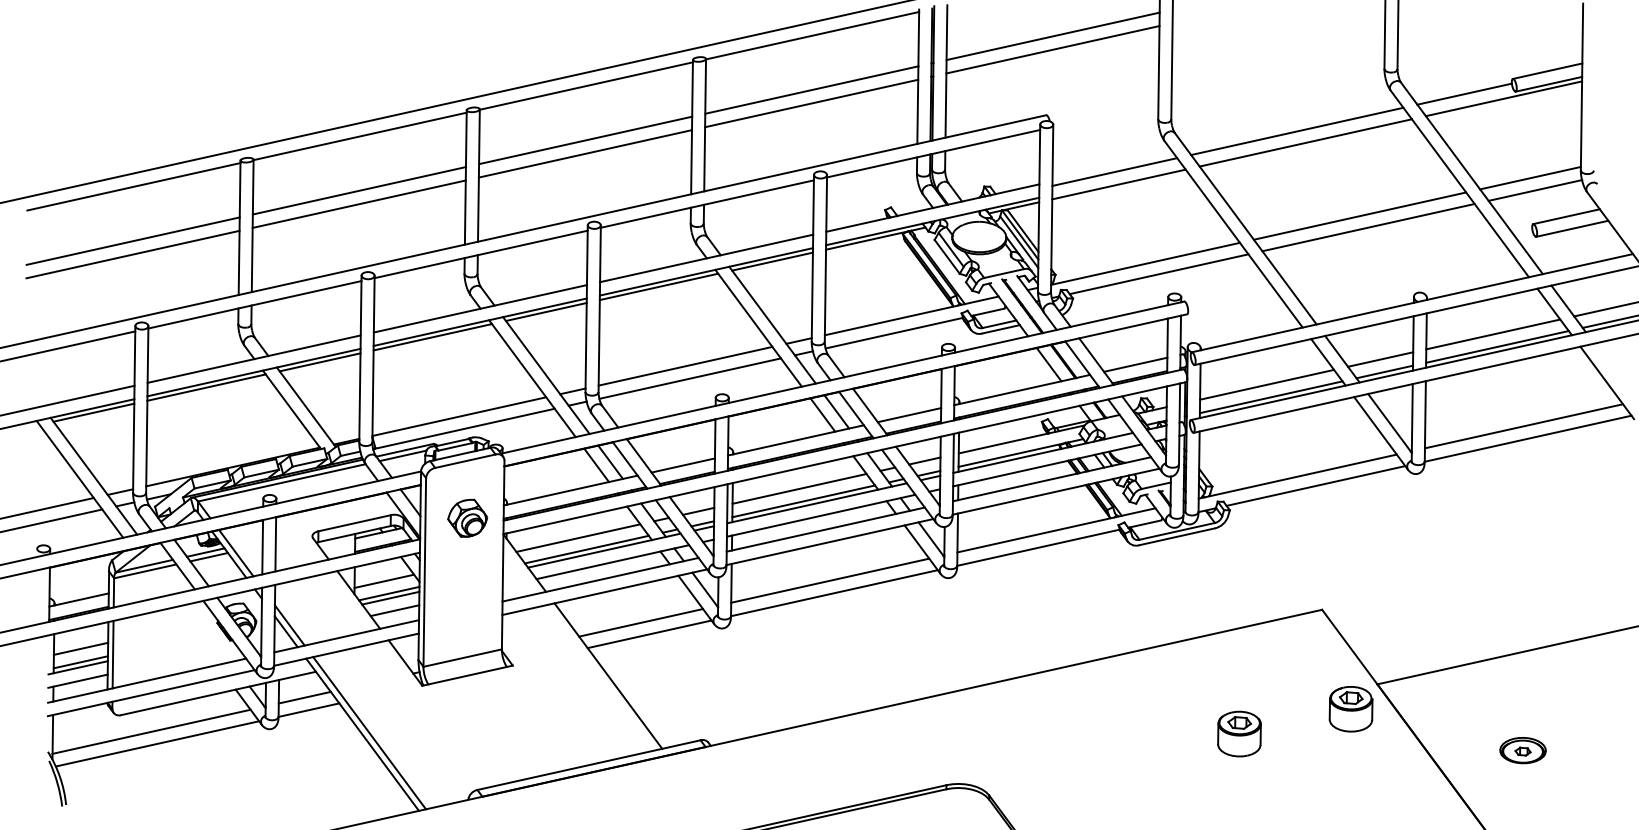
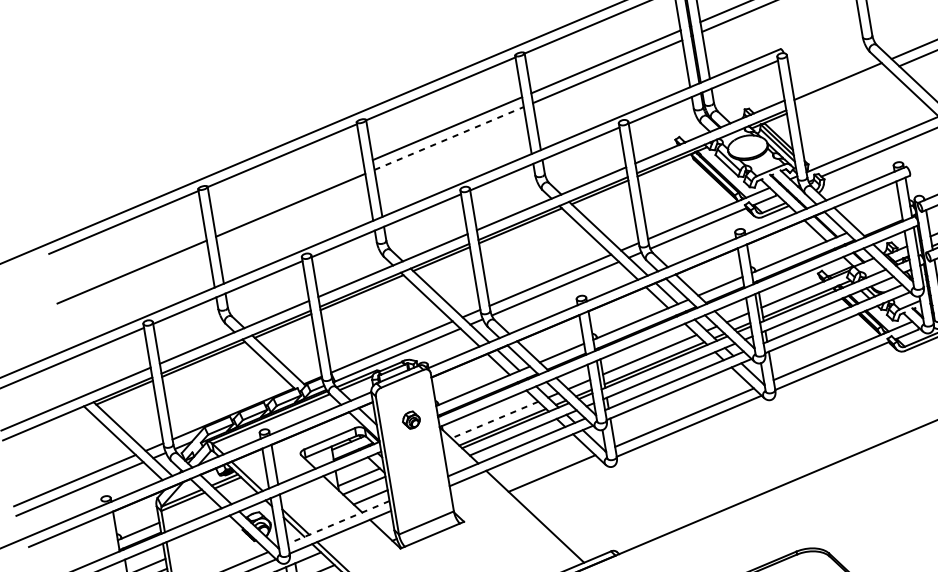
line: (585, 153) -> (449, 138), solid -> dashed
line: (1118, 184) -> (842, 90), removed
line: (358, 190) -> (288, 195), removed
line: (132, 240) -> (129, 261), removed
line: (1135, 364) -> (878, 219), removed
part: (467, 517) -> (411, 419), size x0.6
line: (577, 538) -> (494, 420), solid -> dashed
line: (390, 597) -> (365, 488), removed
line: (649, 634) -> (559, 480), removed
line: (346, 636) -> (338, 522), solid -> dashed

